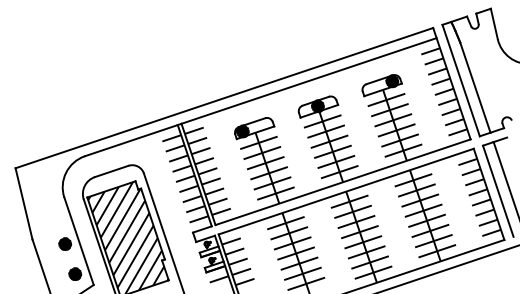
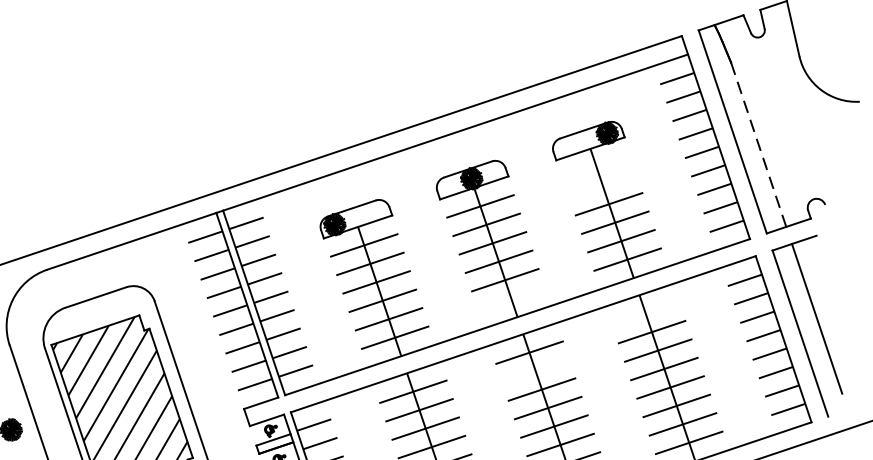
line: (475, 87) -> (758, 144), solid -> dashed
line: (386, 99) -> (596, 166), removed
line: (389, 109) -> (602, 184), removed
line: (339, 171) -> (511, 297), removed
line: (413, 180) -> (645, 313), removed
line: (352, 211) -> (534, 370), removed

